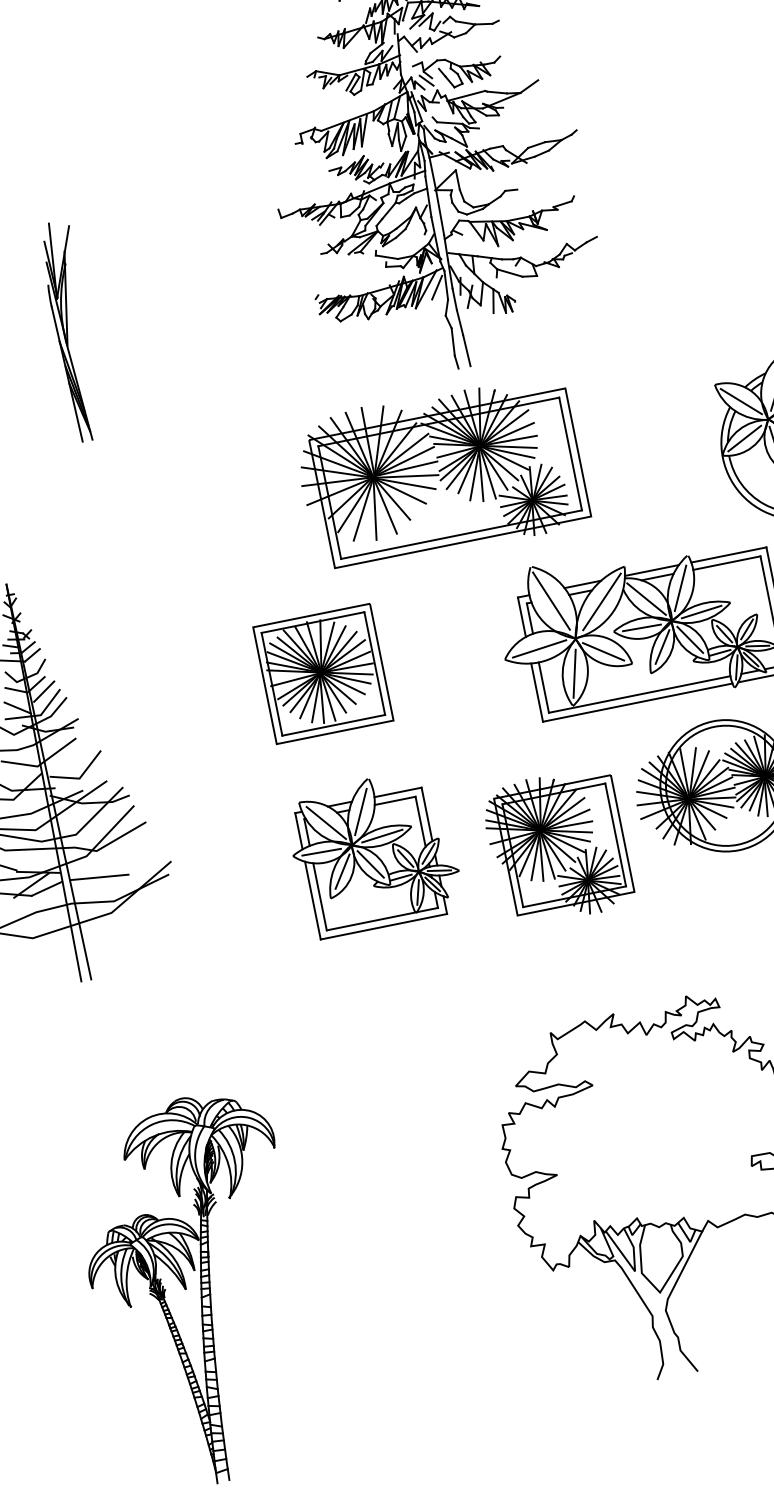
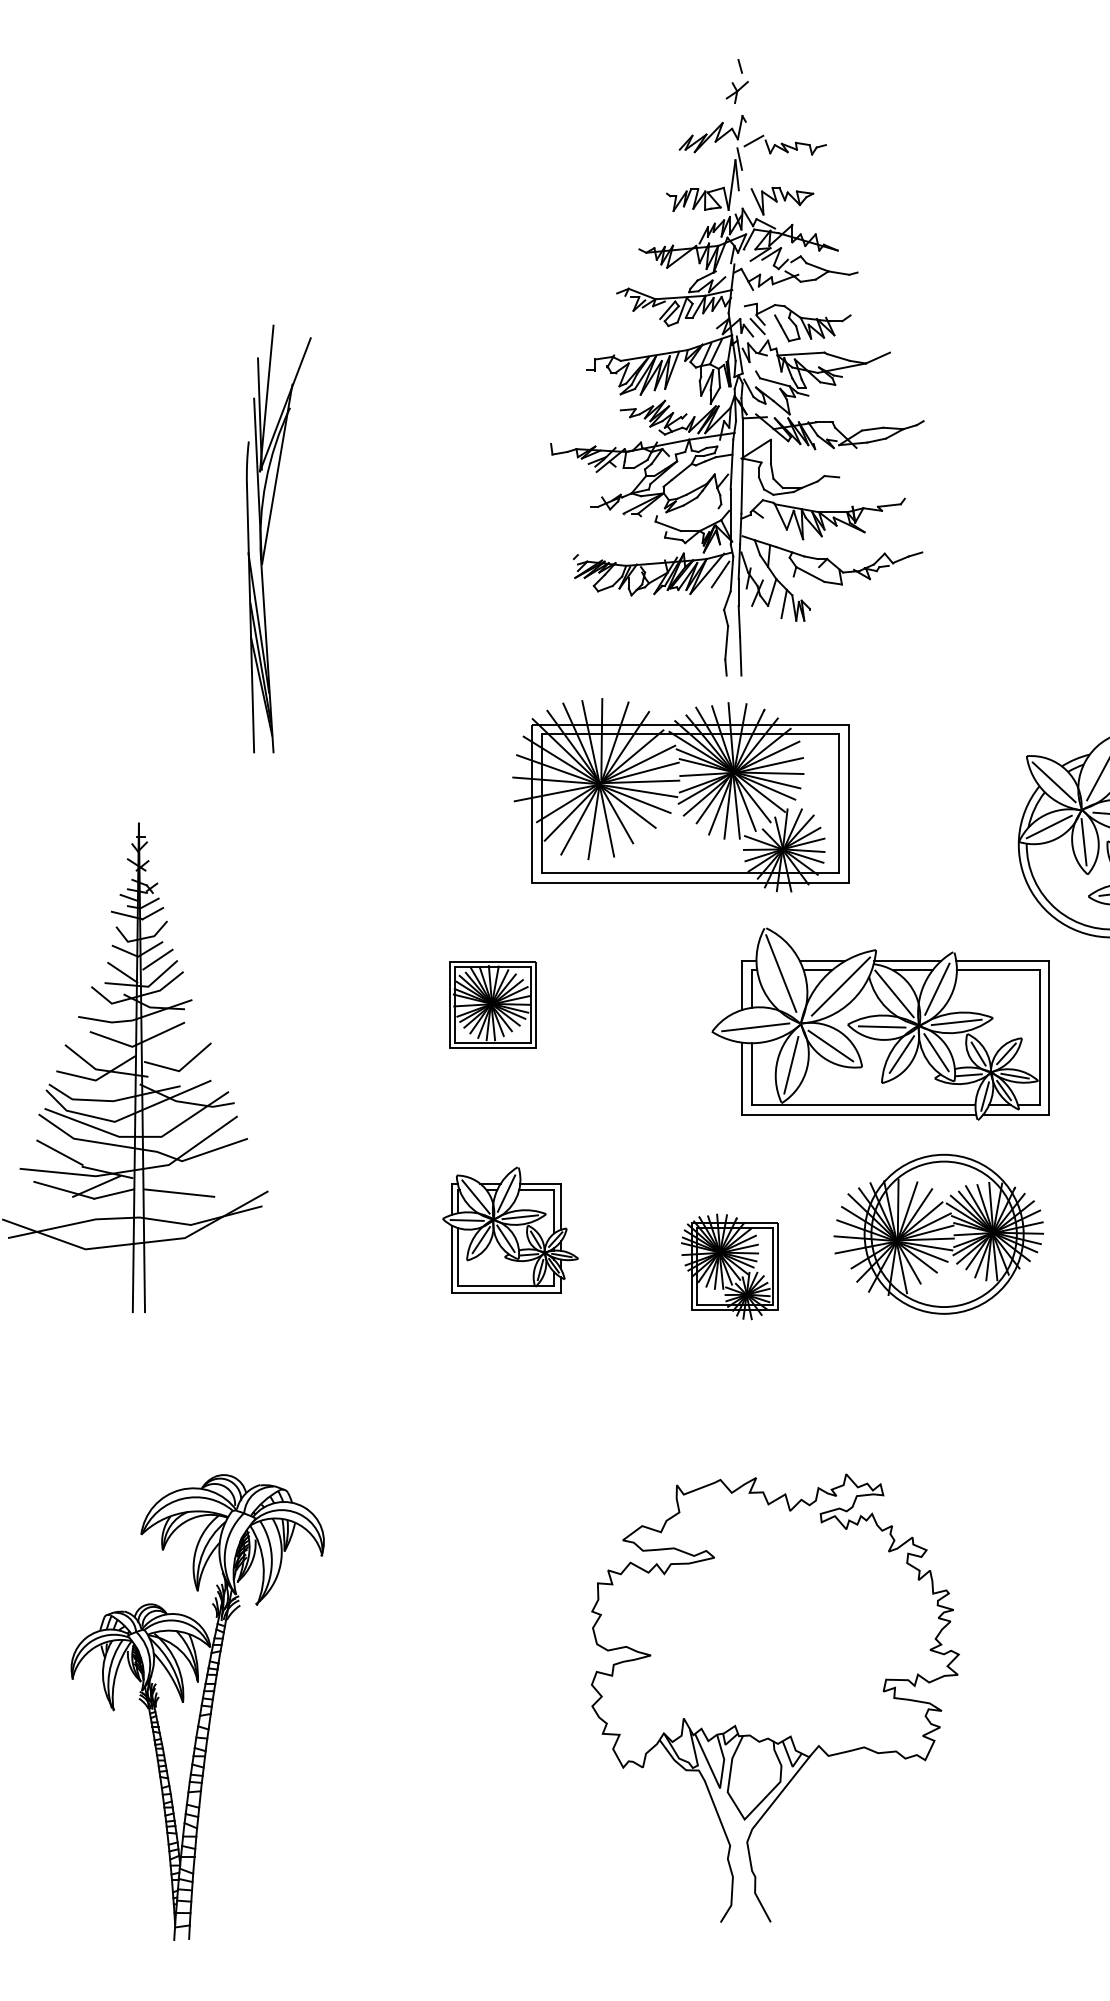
part: (73, 330) -> (278, 538), size x1.6
part: (322, 673) -> (492, 1004), size x0.6
part: (557, 846) -> (729, 1266), size x0.6
part: (373, 852) -> (510, 1229), size x0.7

